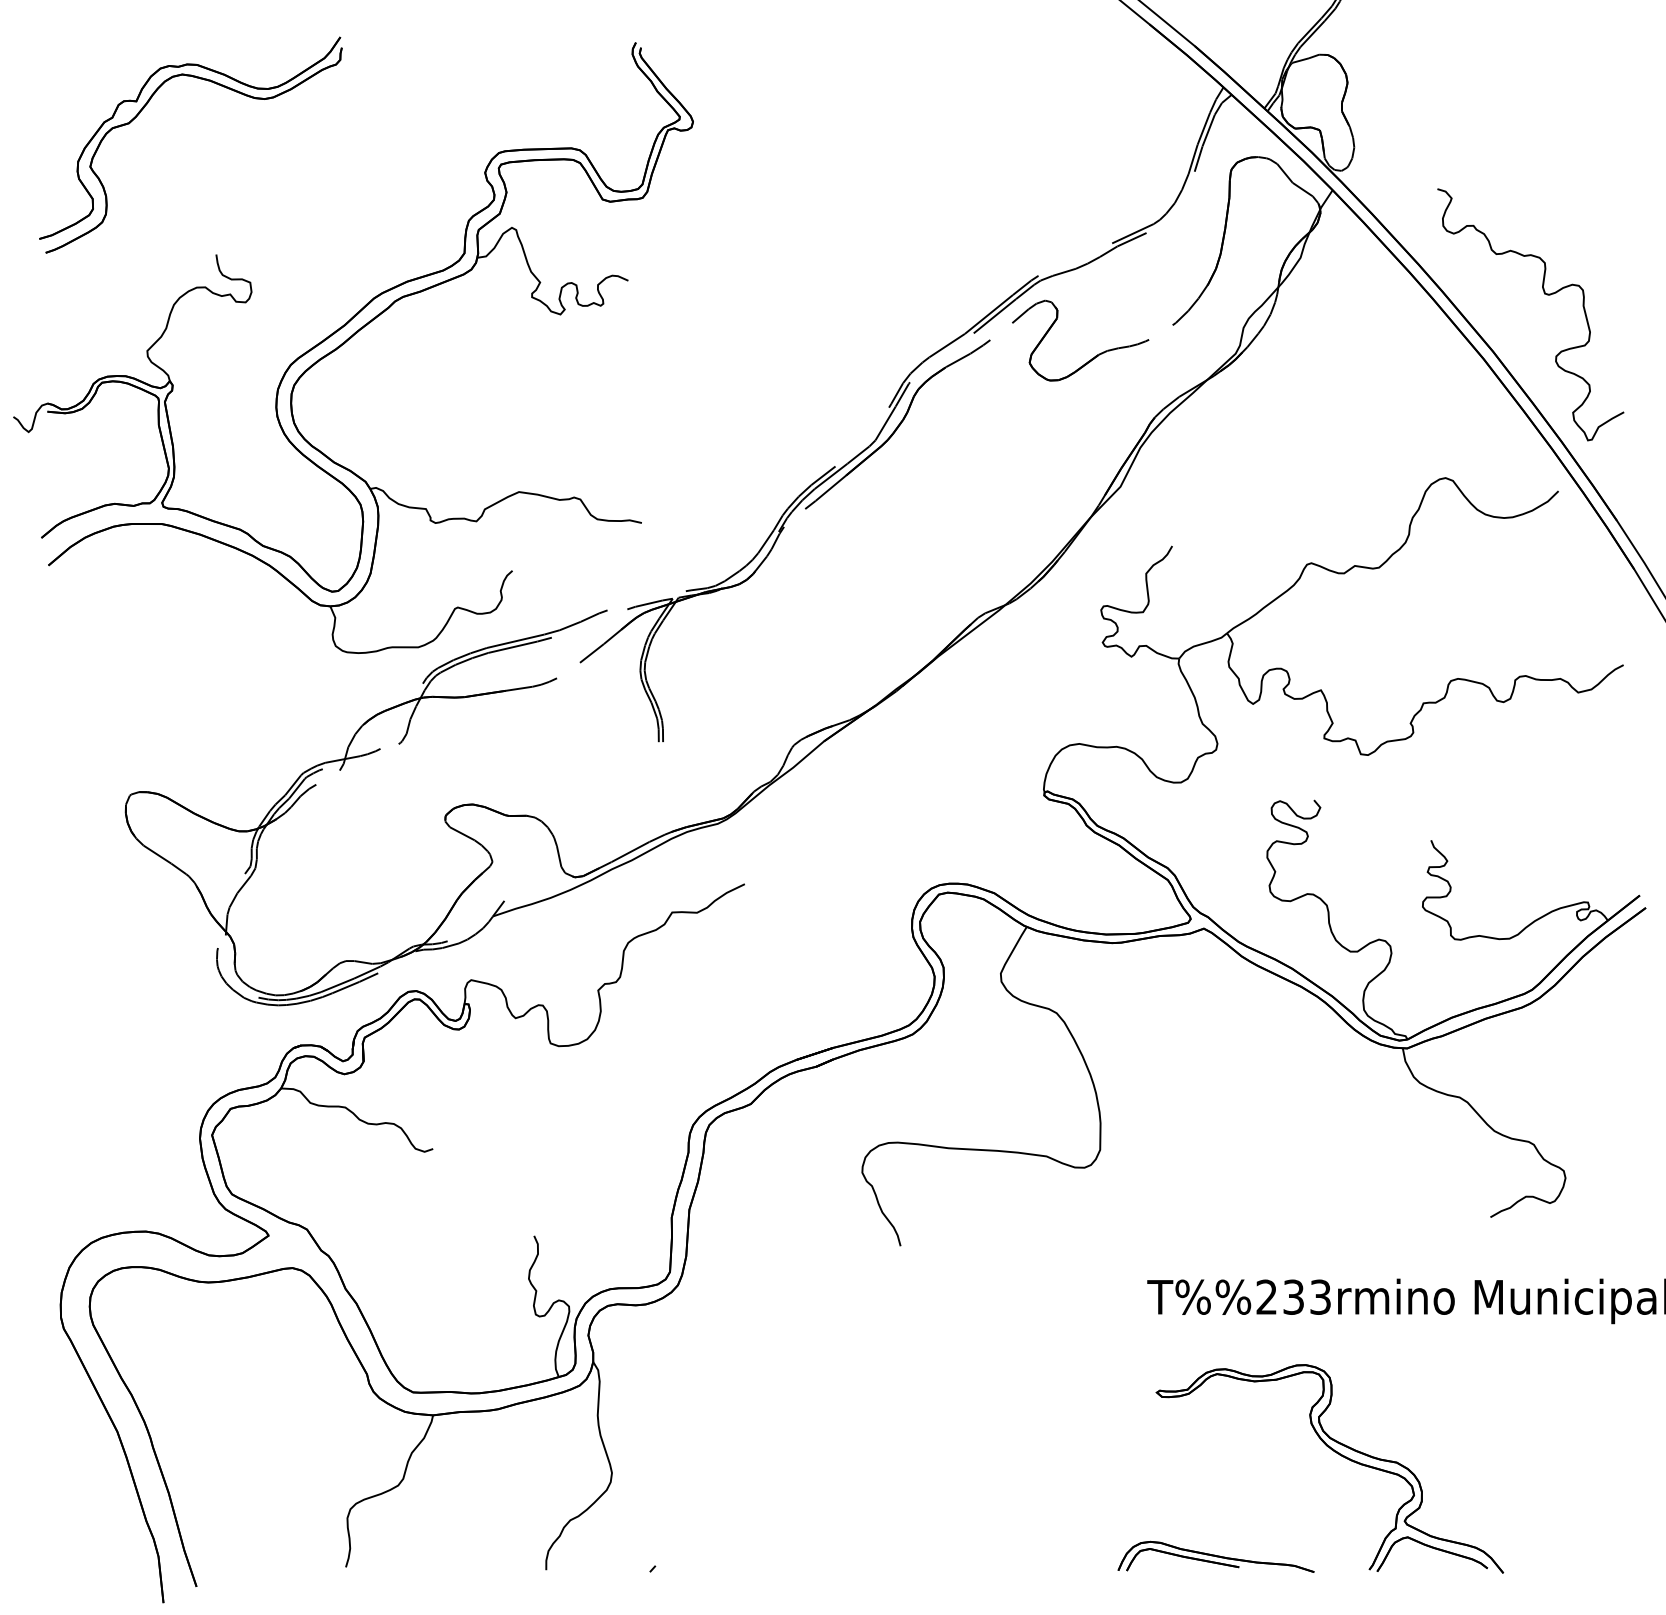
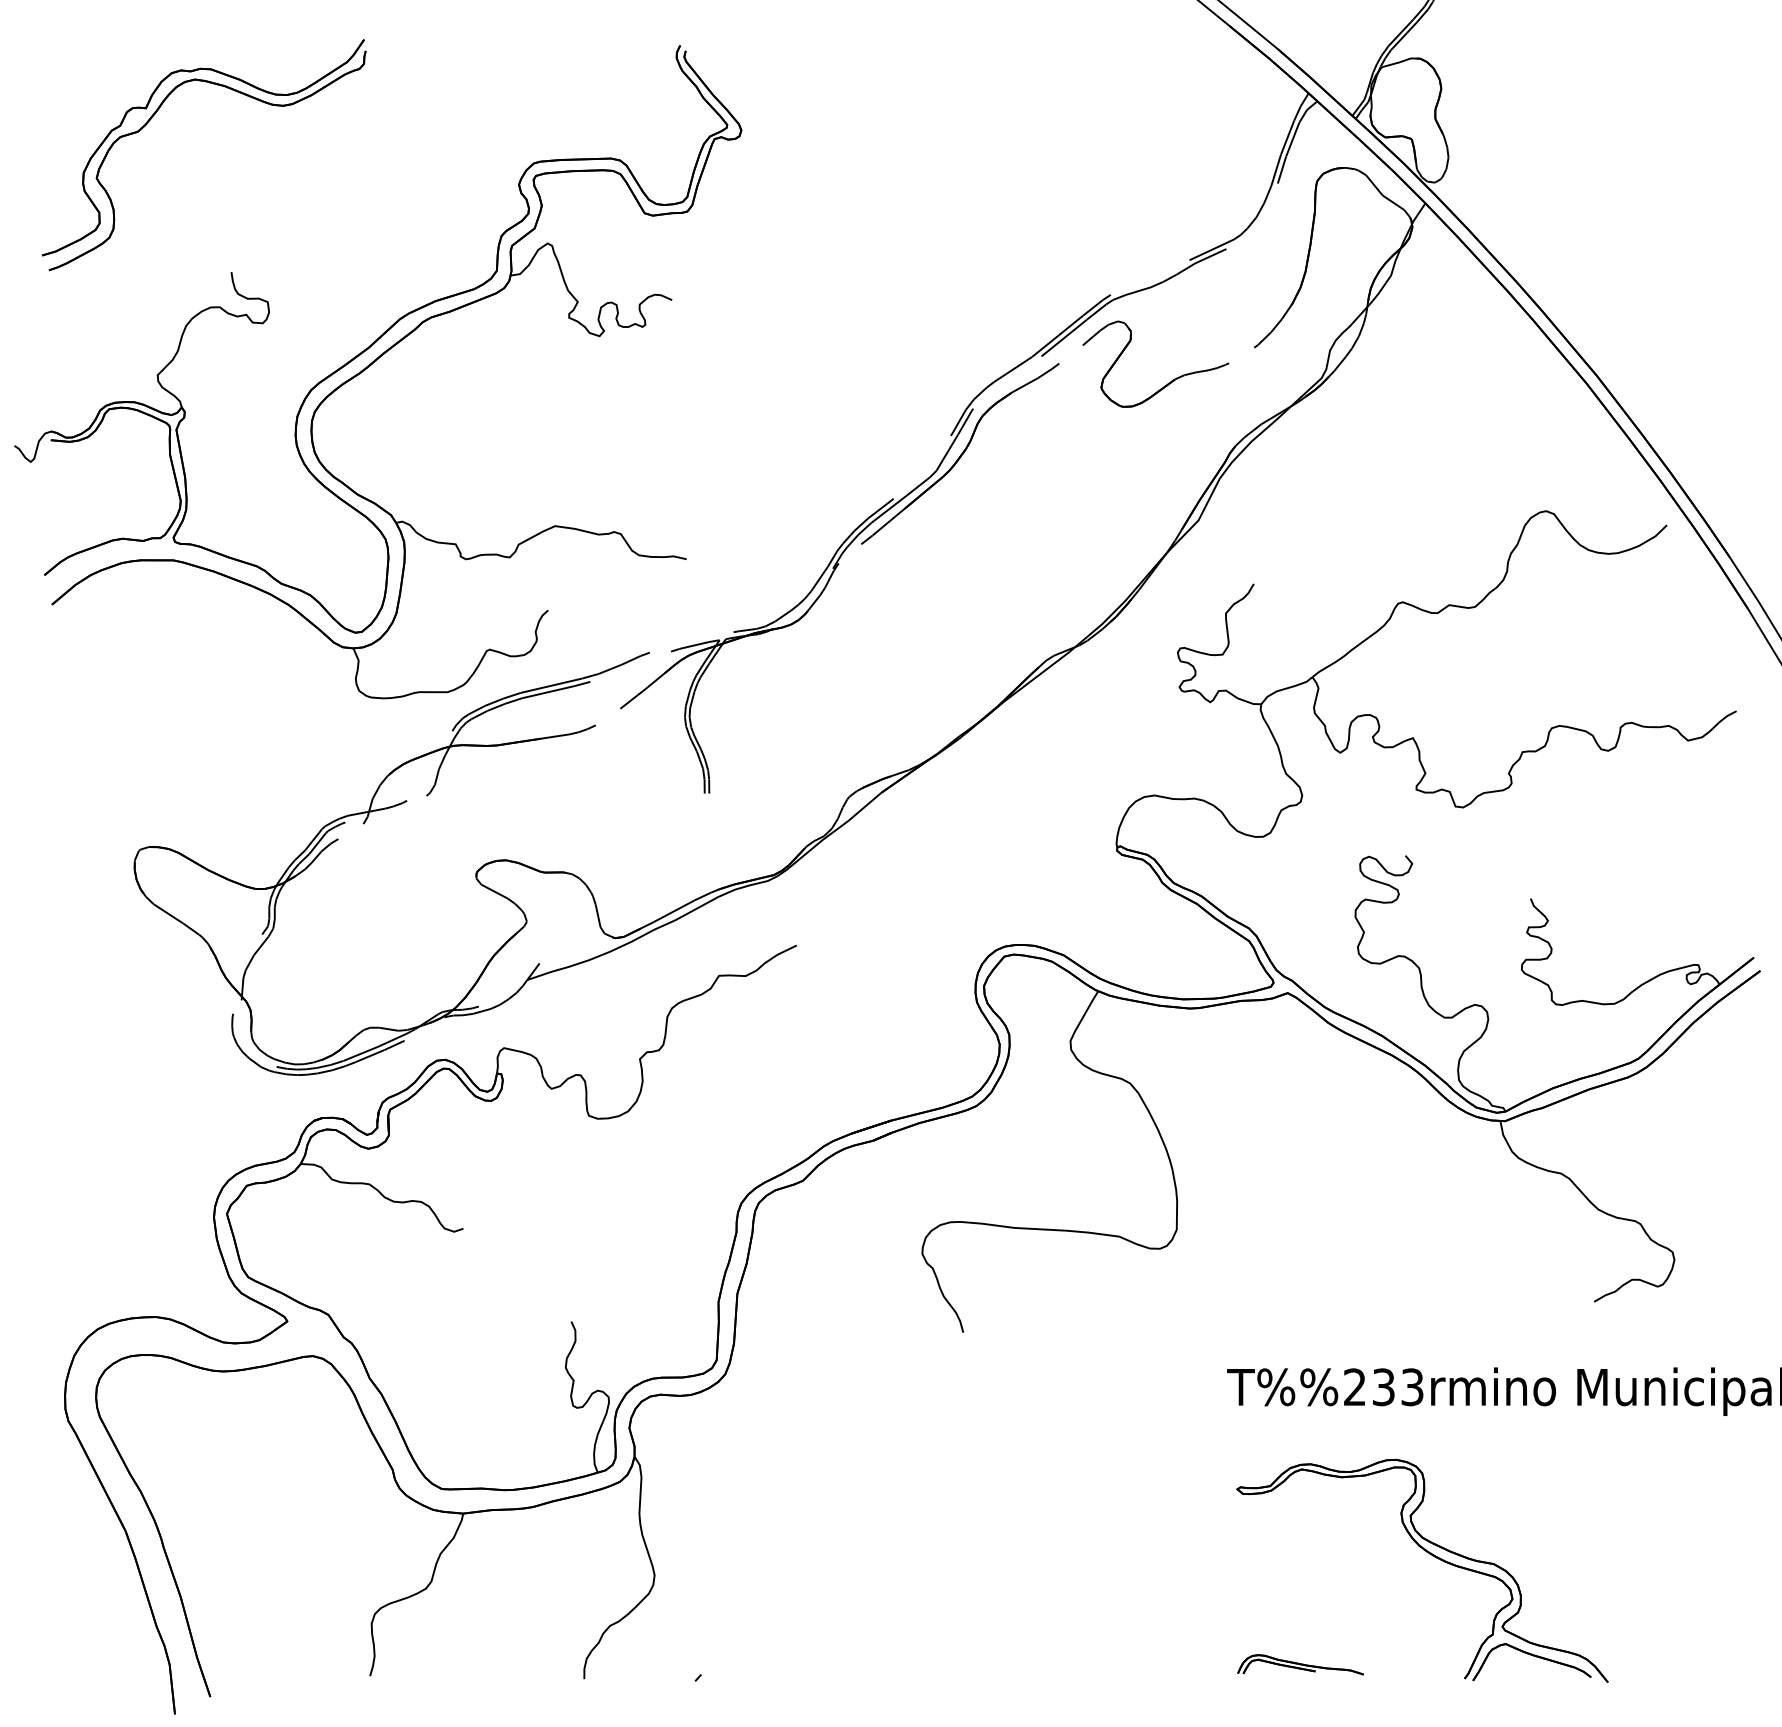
curve: (1544, 294) -> (1651, 314), removed
part: (1215, 1556) -> (1300, 1664), size x0.6

